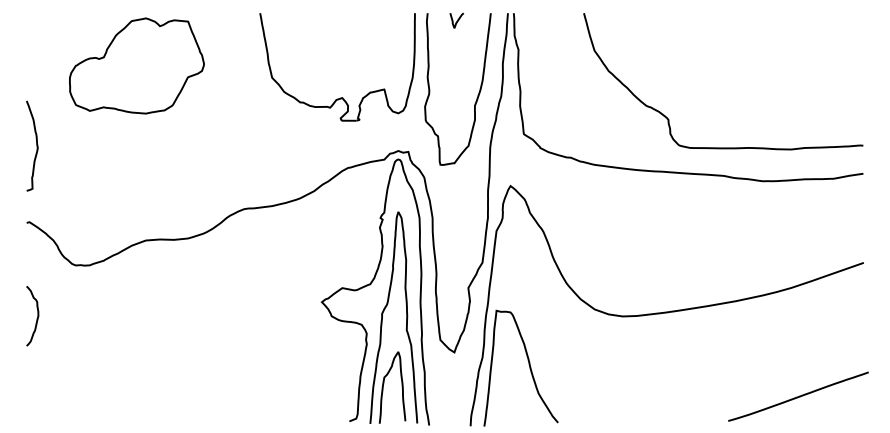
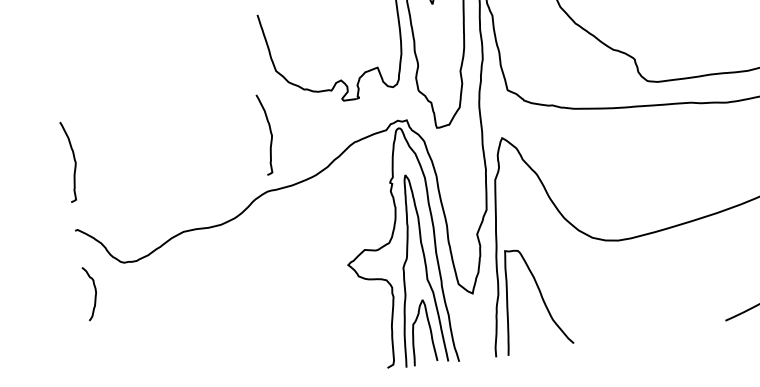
part: (136, 65) -> (153, 76), removed
curve: (256, 145) -> (270, 133), added
curve: (36, 318) -> (94, 295), moved

